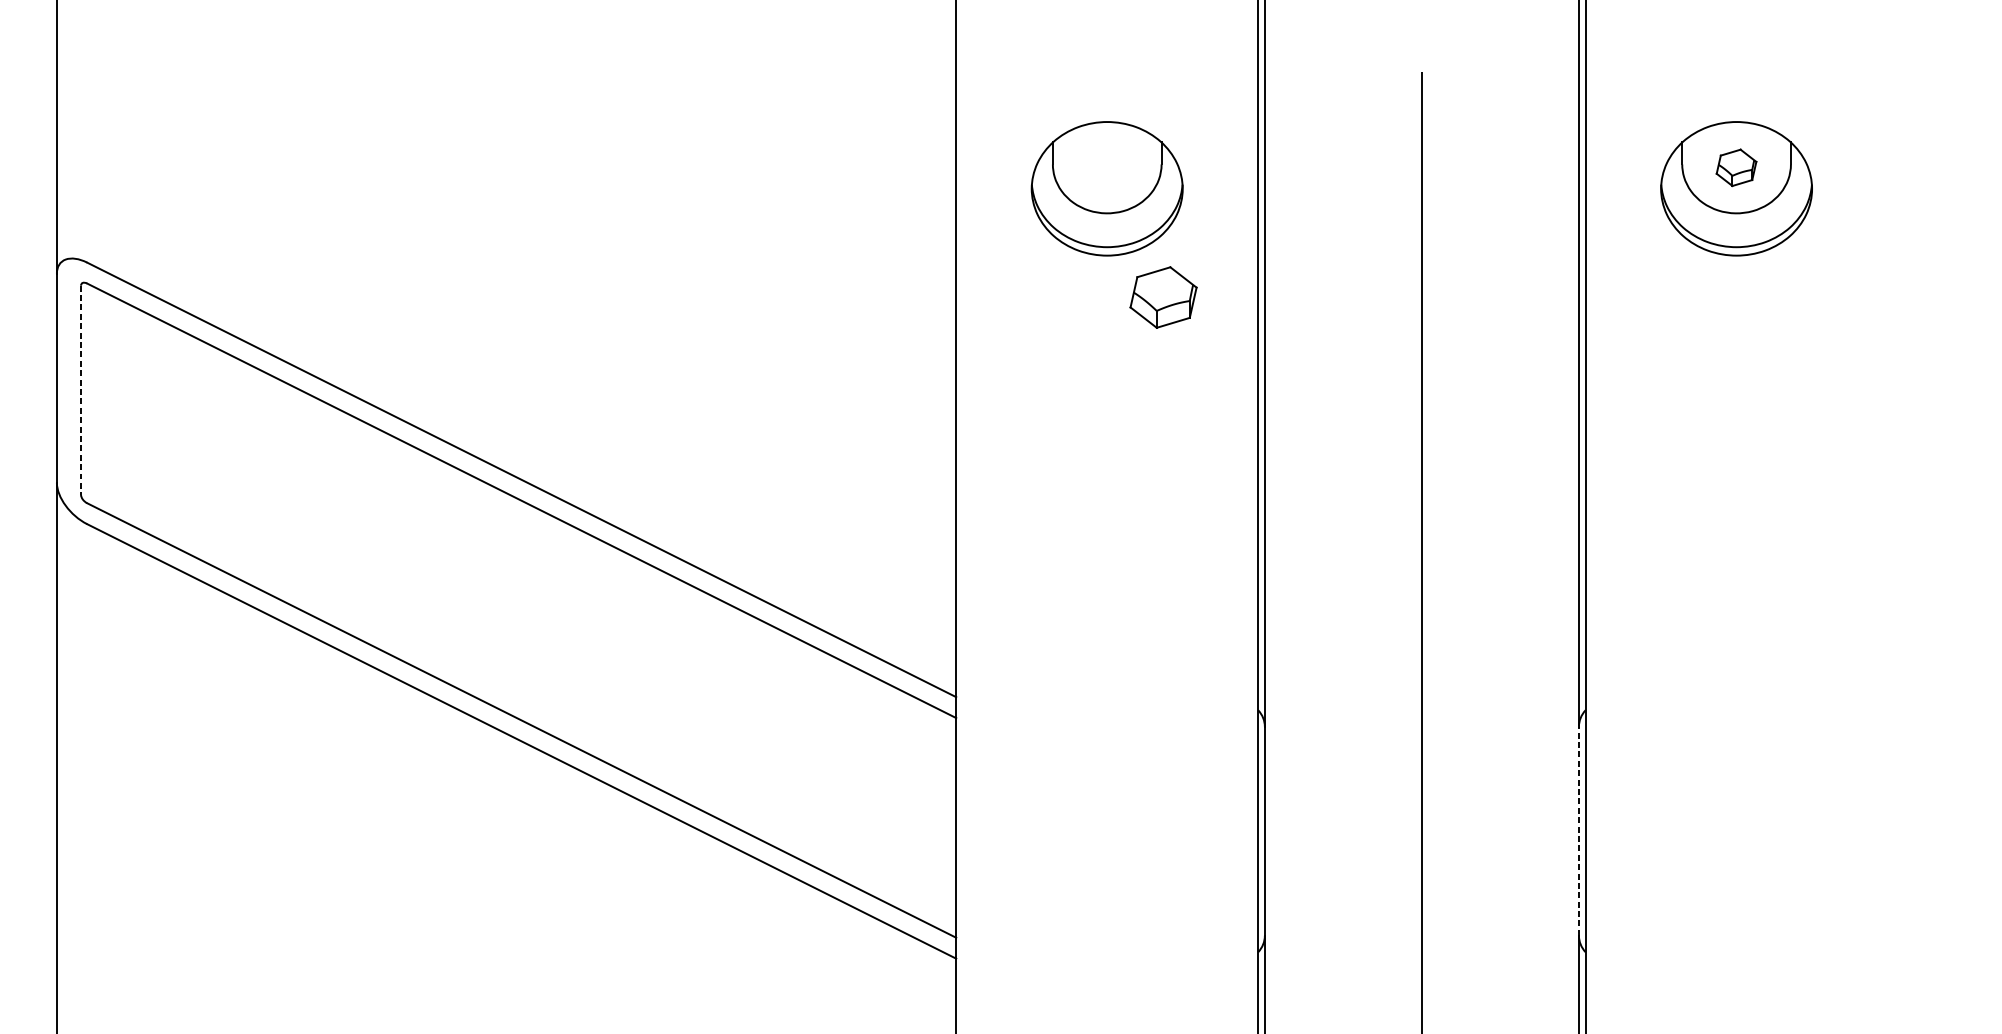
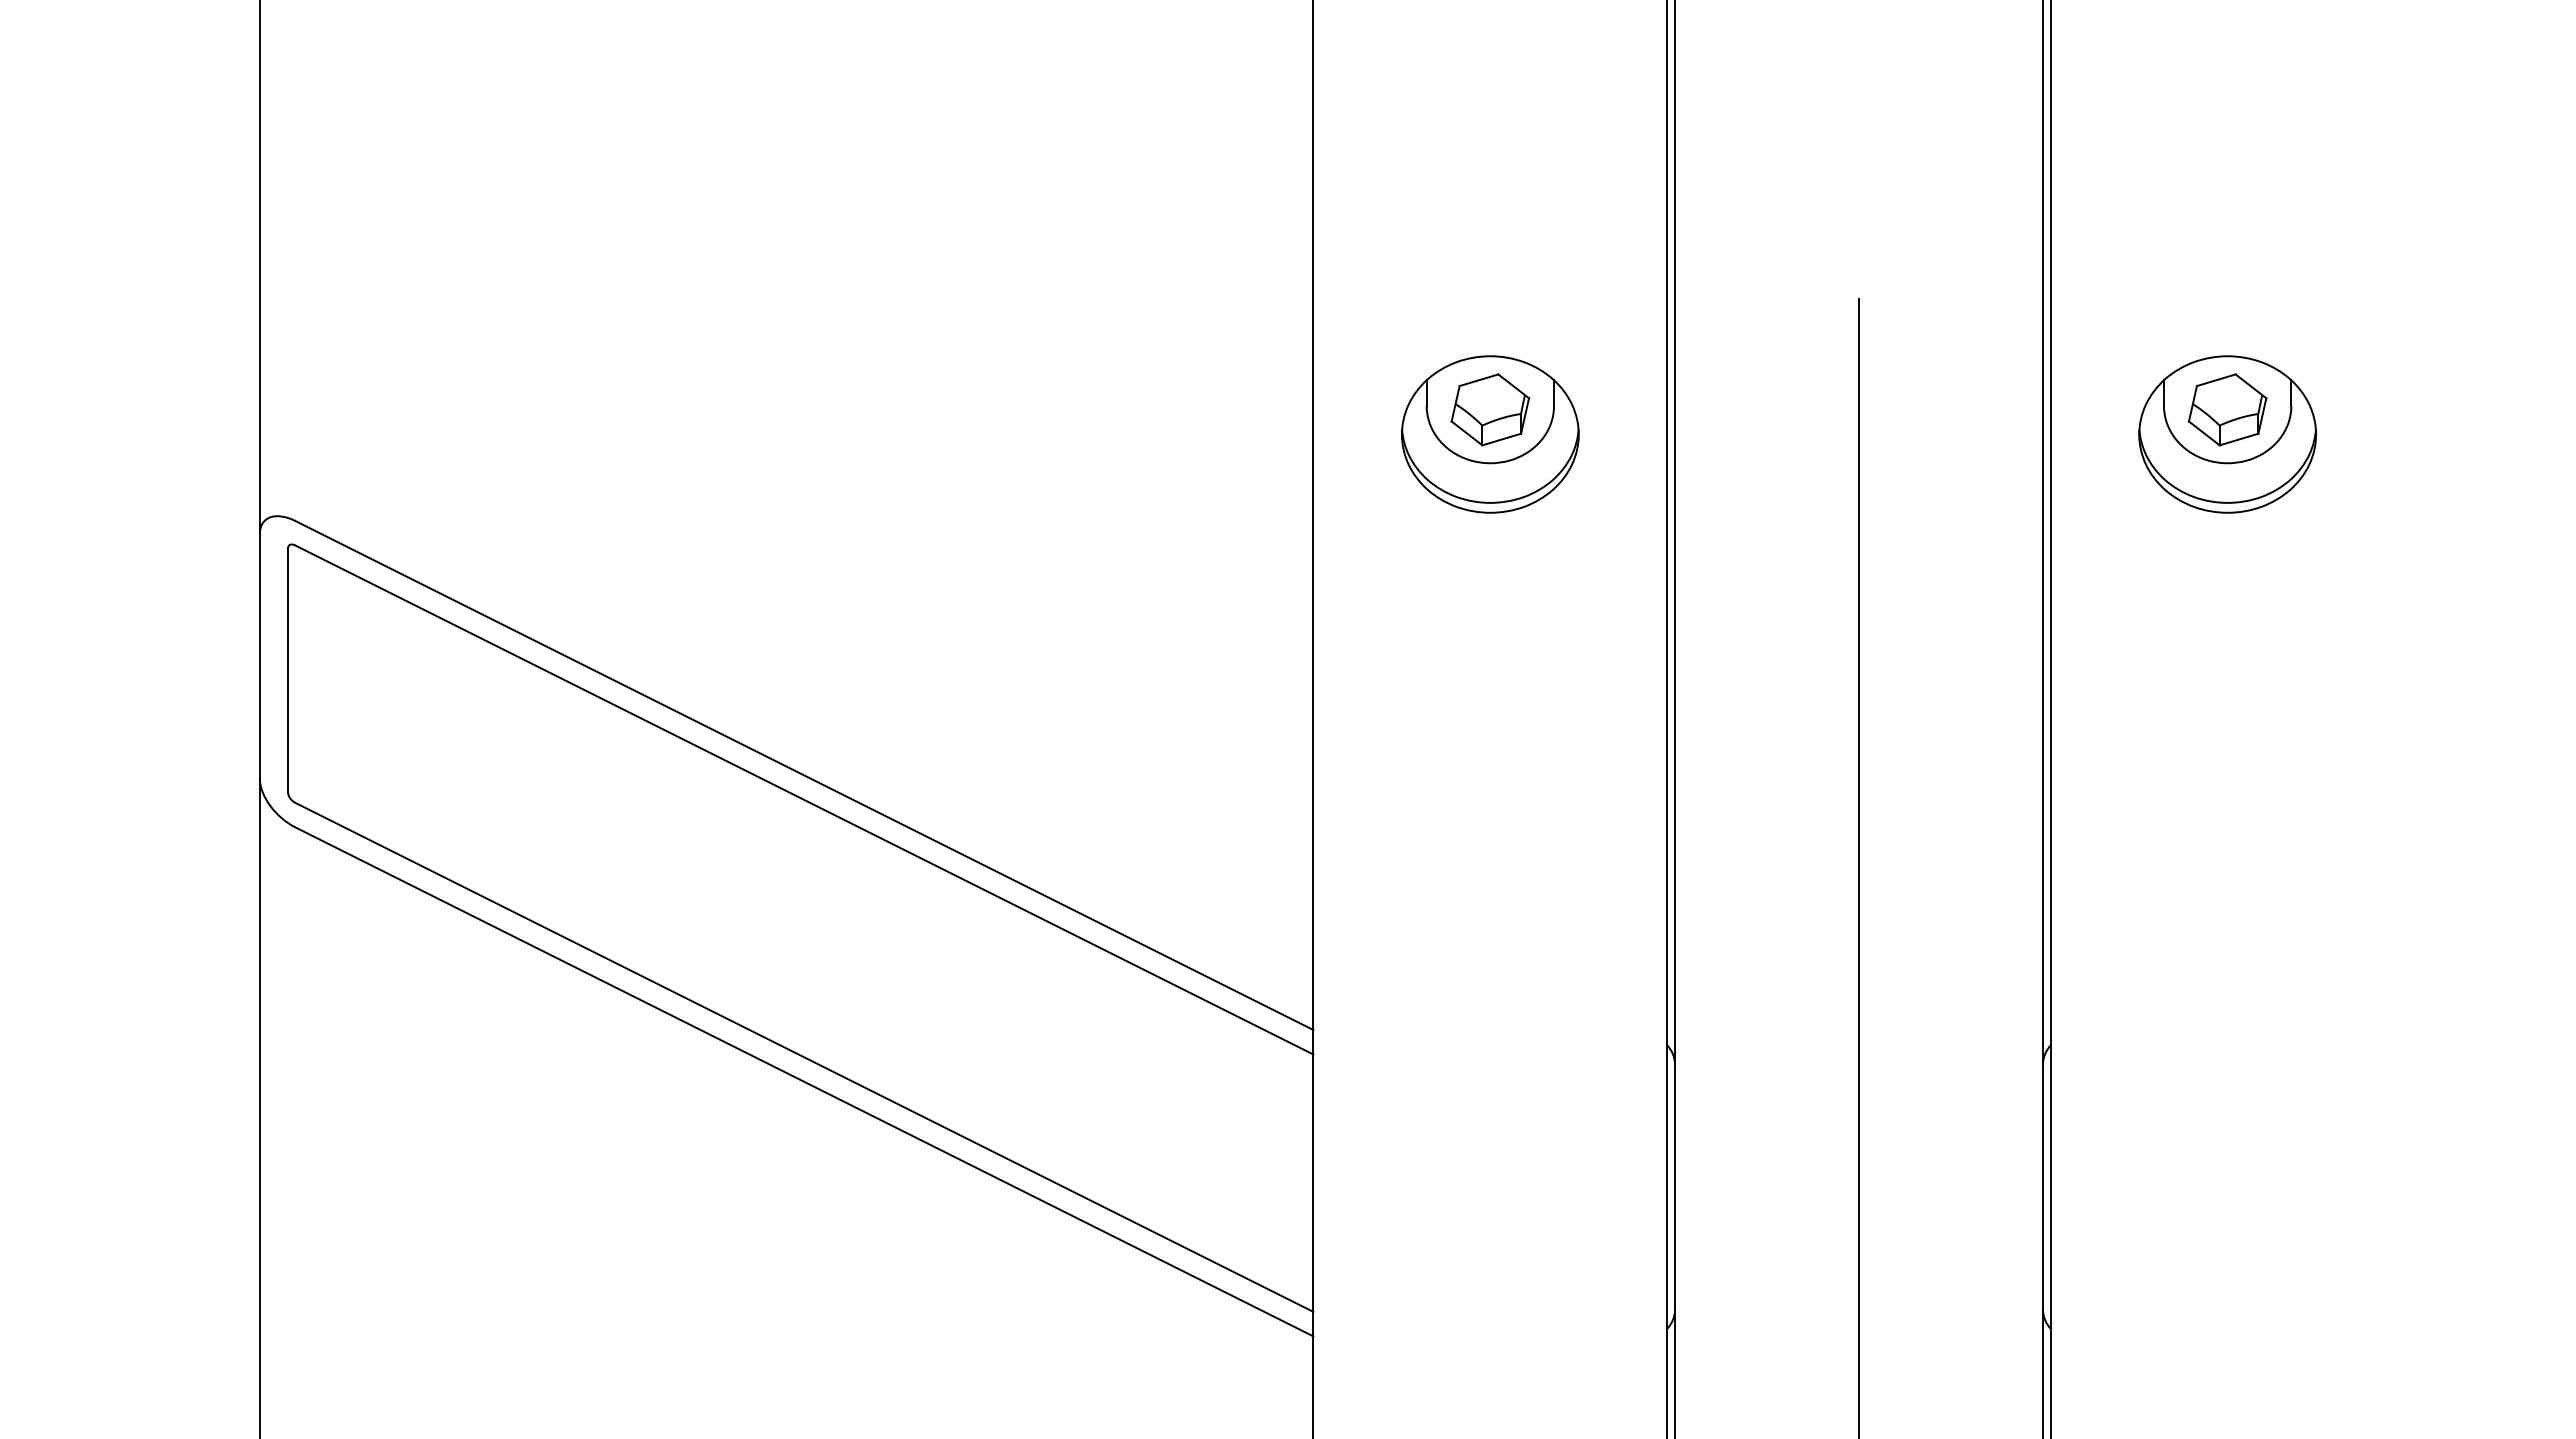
part: (1736, 167) -> (2227, 409), size x1.67
part: (1163, 297) -> (1490, 409), moved
line: (81, 390) -> (288, 670), dashed -> solid
line: (1578, 831) -> (2042, 1187), dashed -> solid

